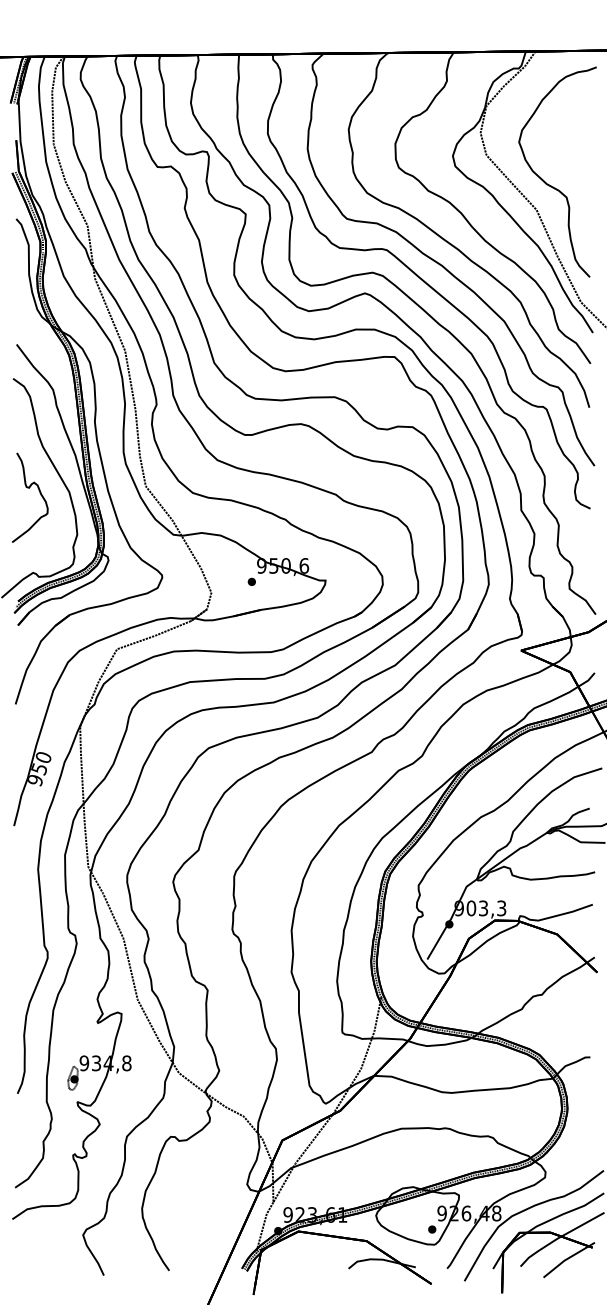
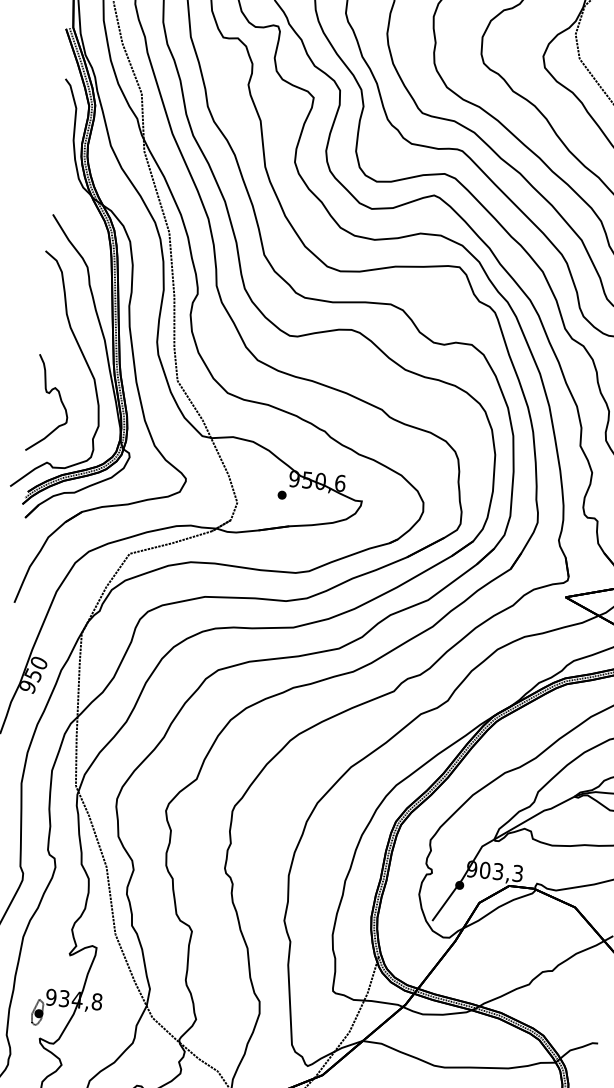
curve: (29, 488) -> (49, 393), moved

